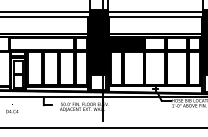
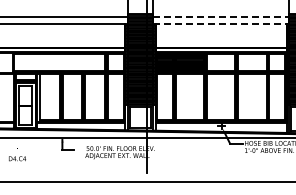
line: (155, 12) -> (221, 17), solid -> dashed
line: (155, 16) -> (221, 23), solid -> dashed

